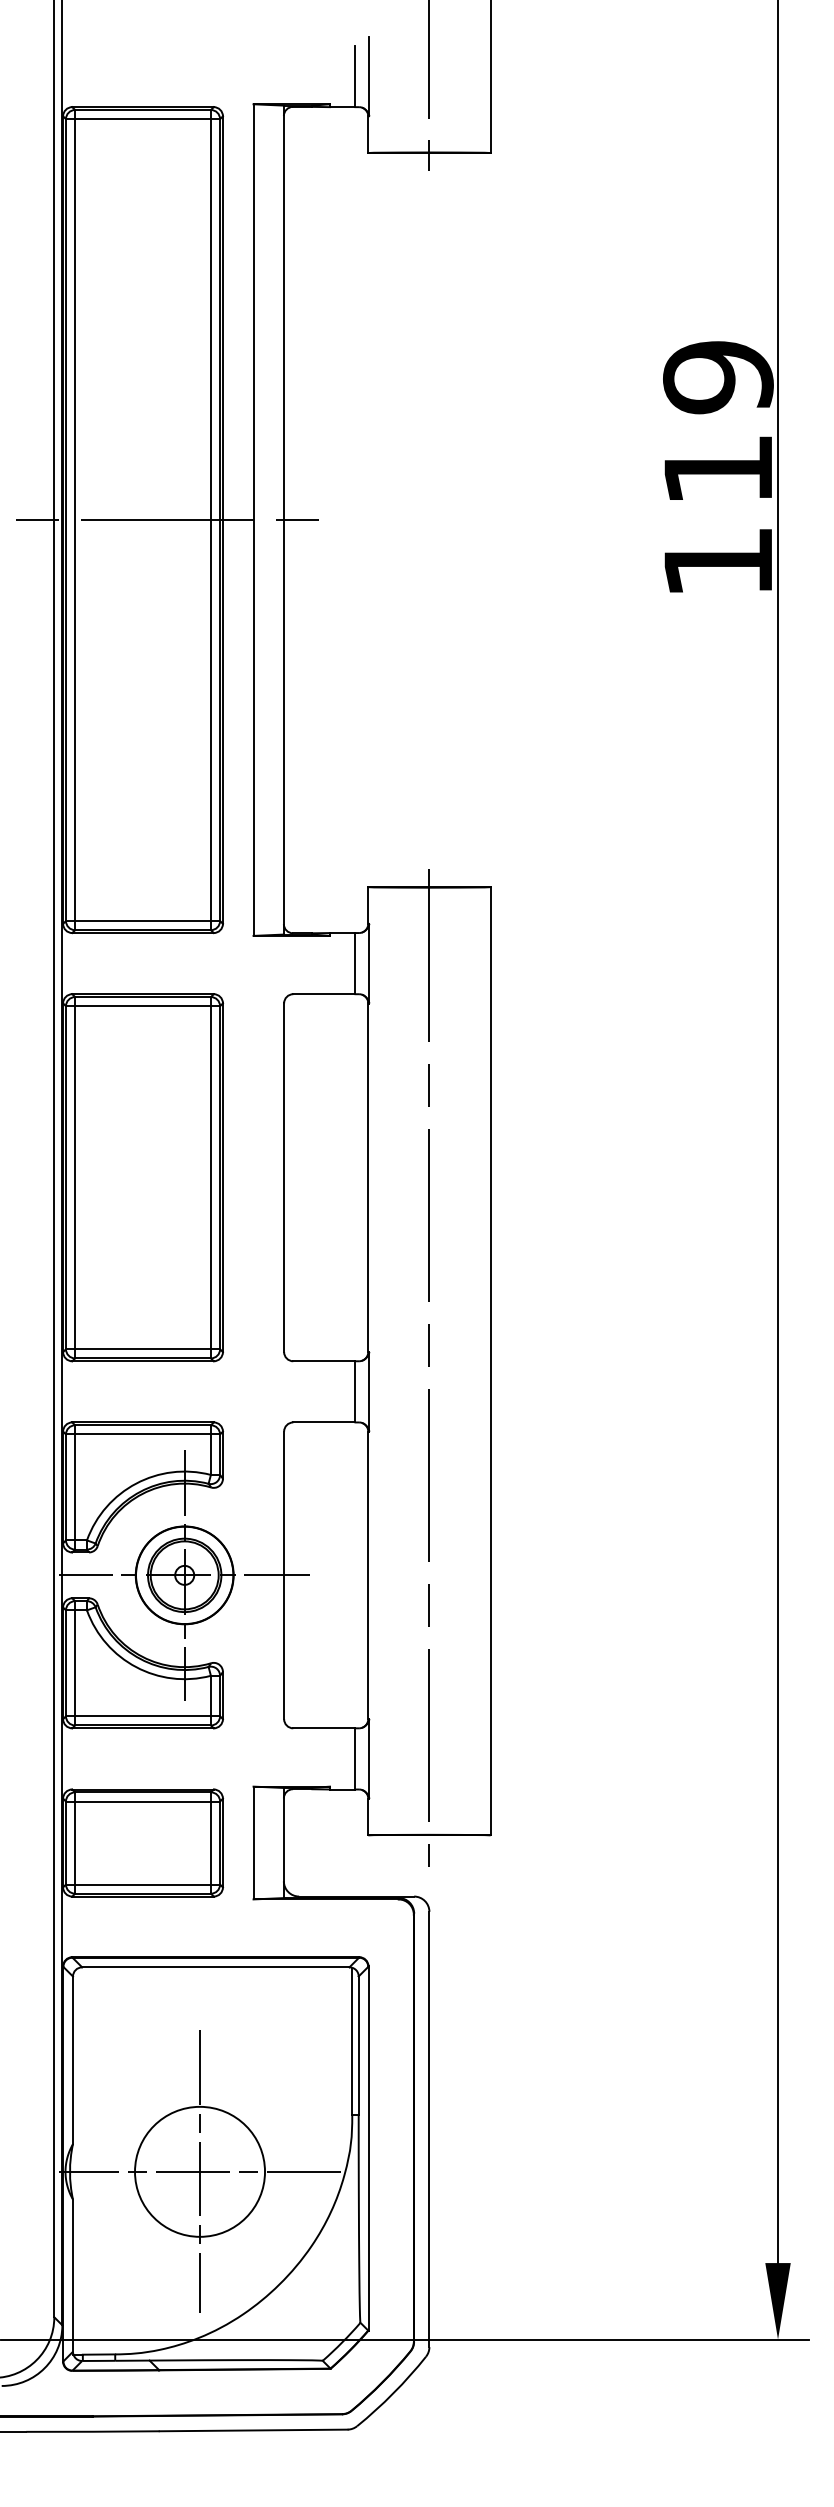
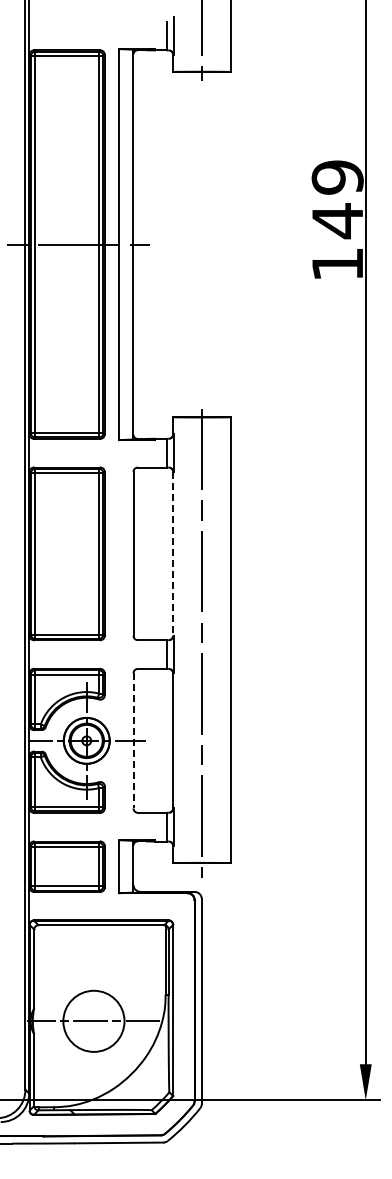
text: (717, 470) -> (337, 221), 119 -> 149
line: (369, 1176) -> (173, 553), solid -> dashed
line: (284, 1574) -> (133, 740), solid -> dashed
line: (199, 2170) -> (93, 1020), removed

